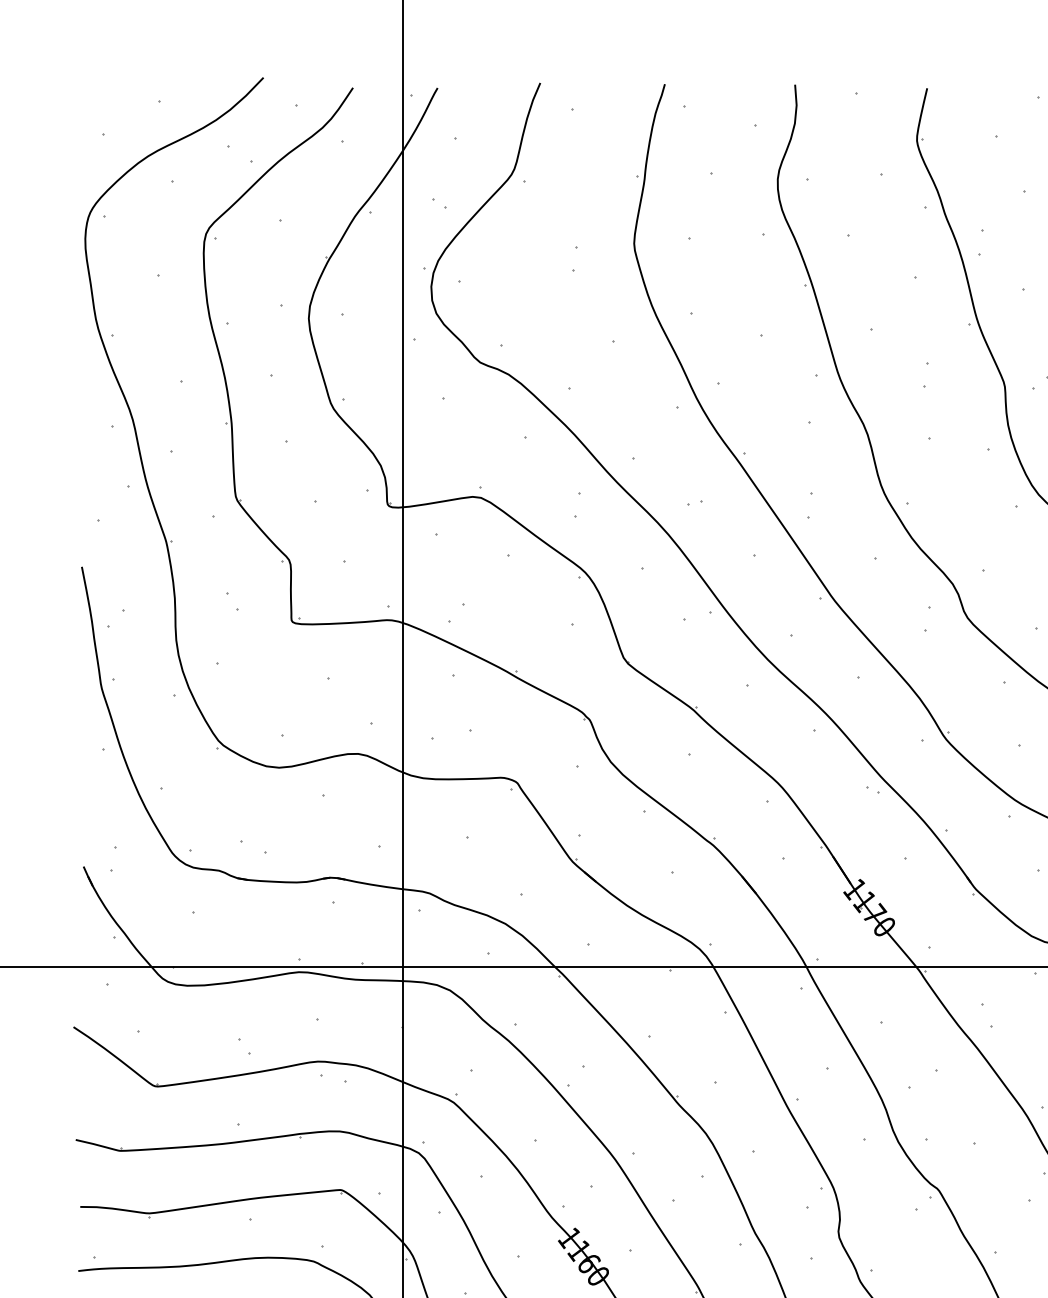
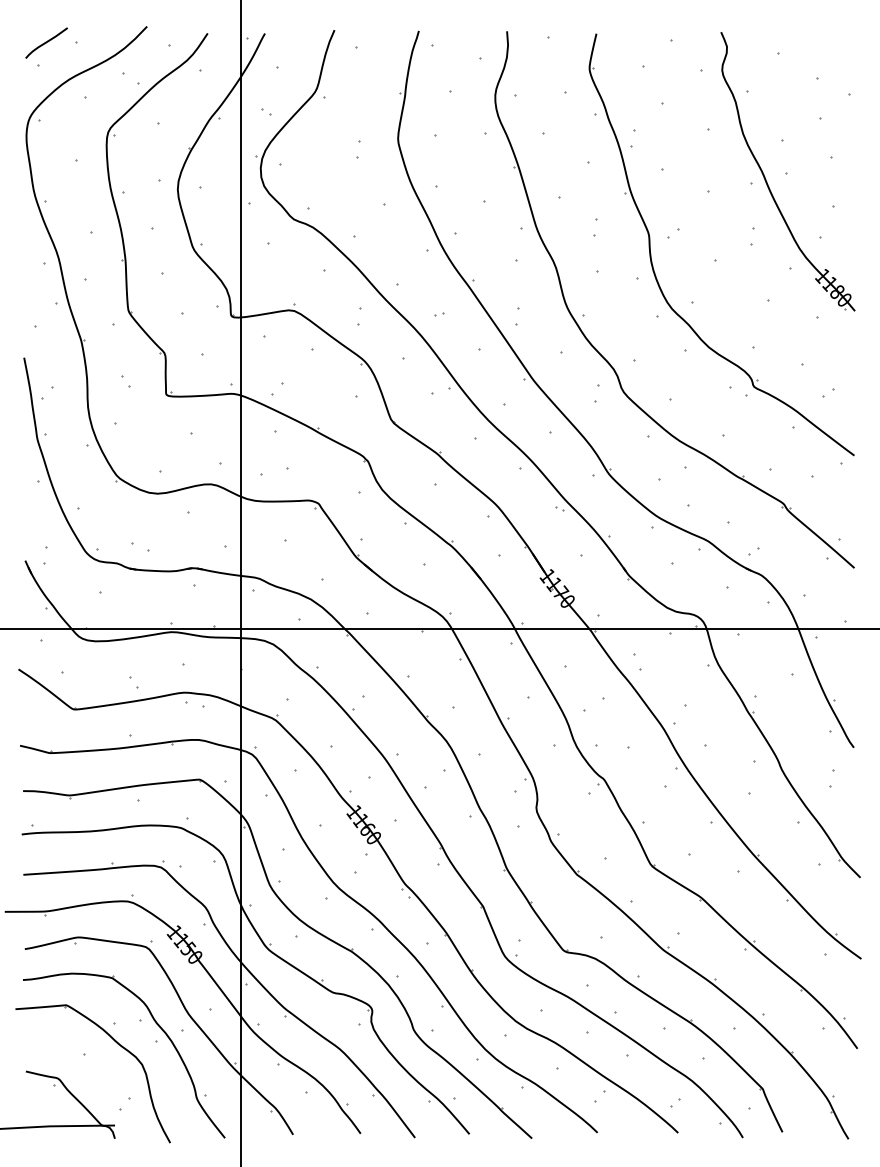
curve: (114, 101) -> (46, 42), added

